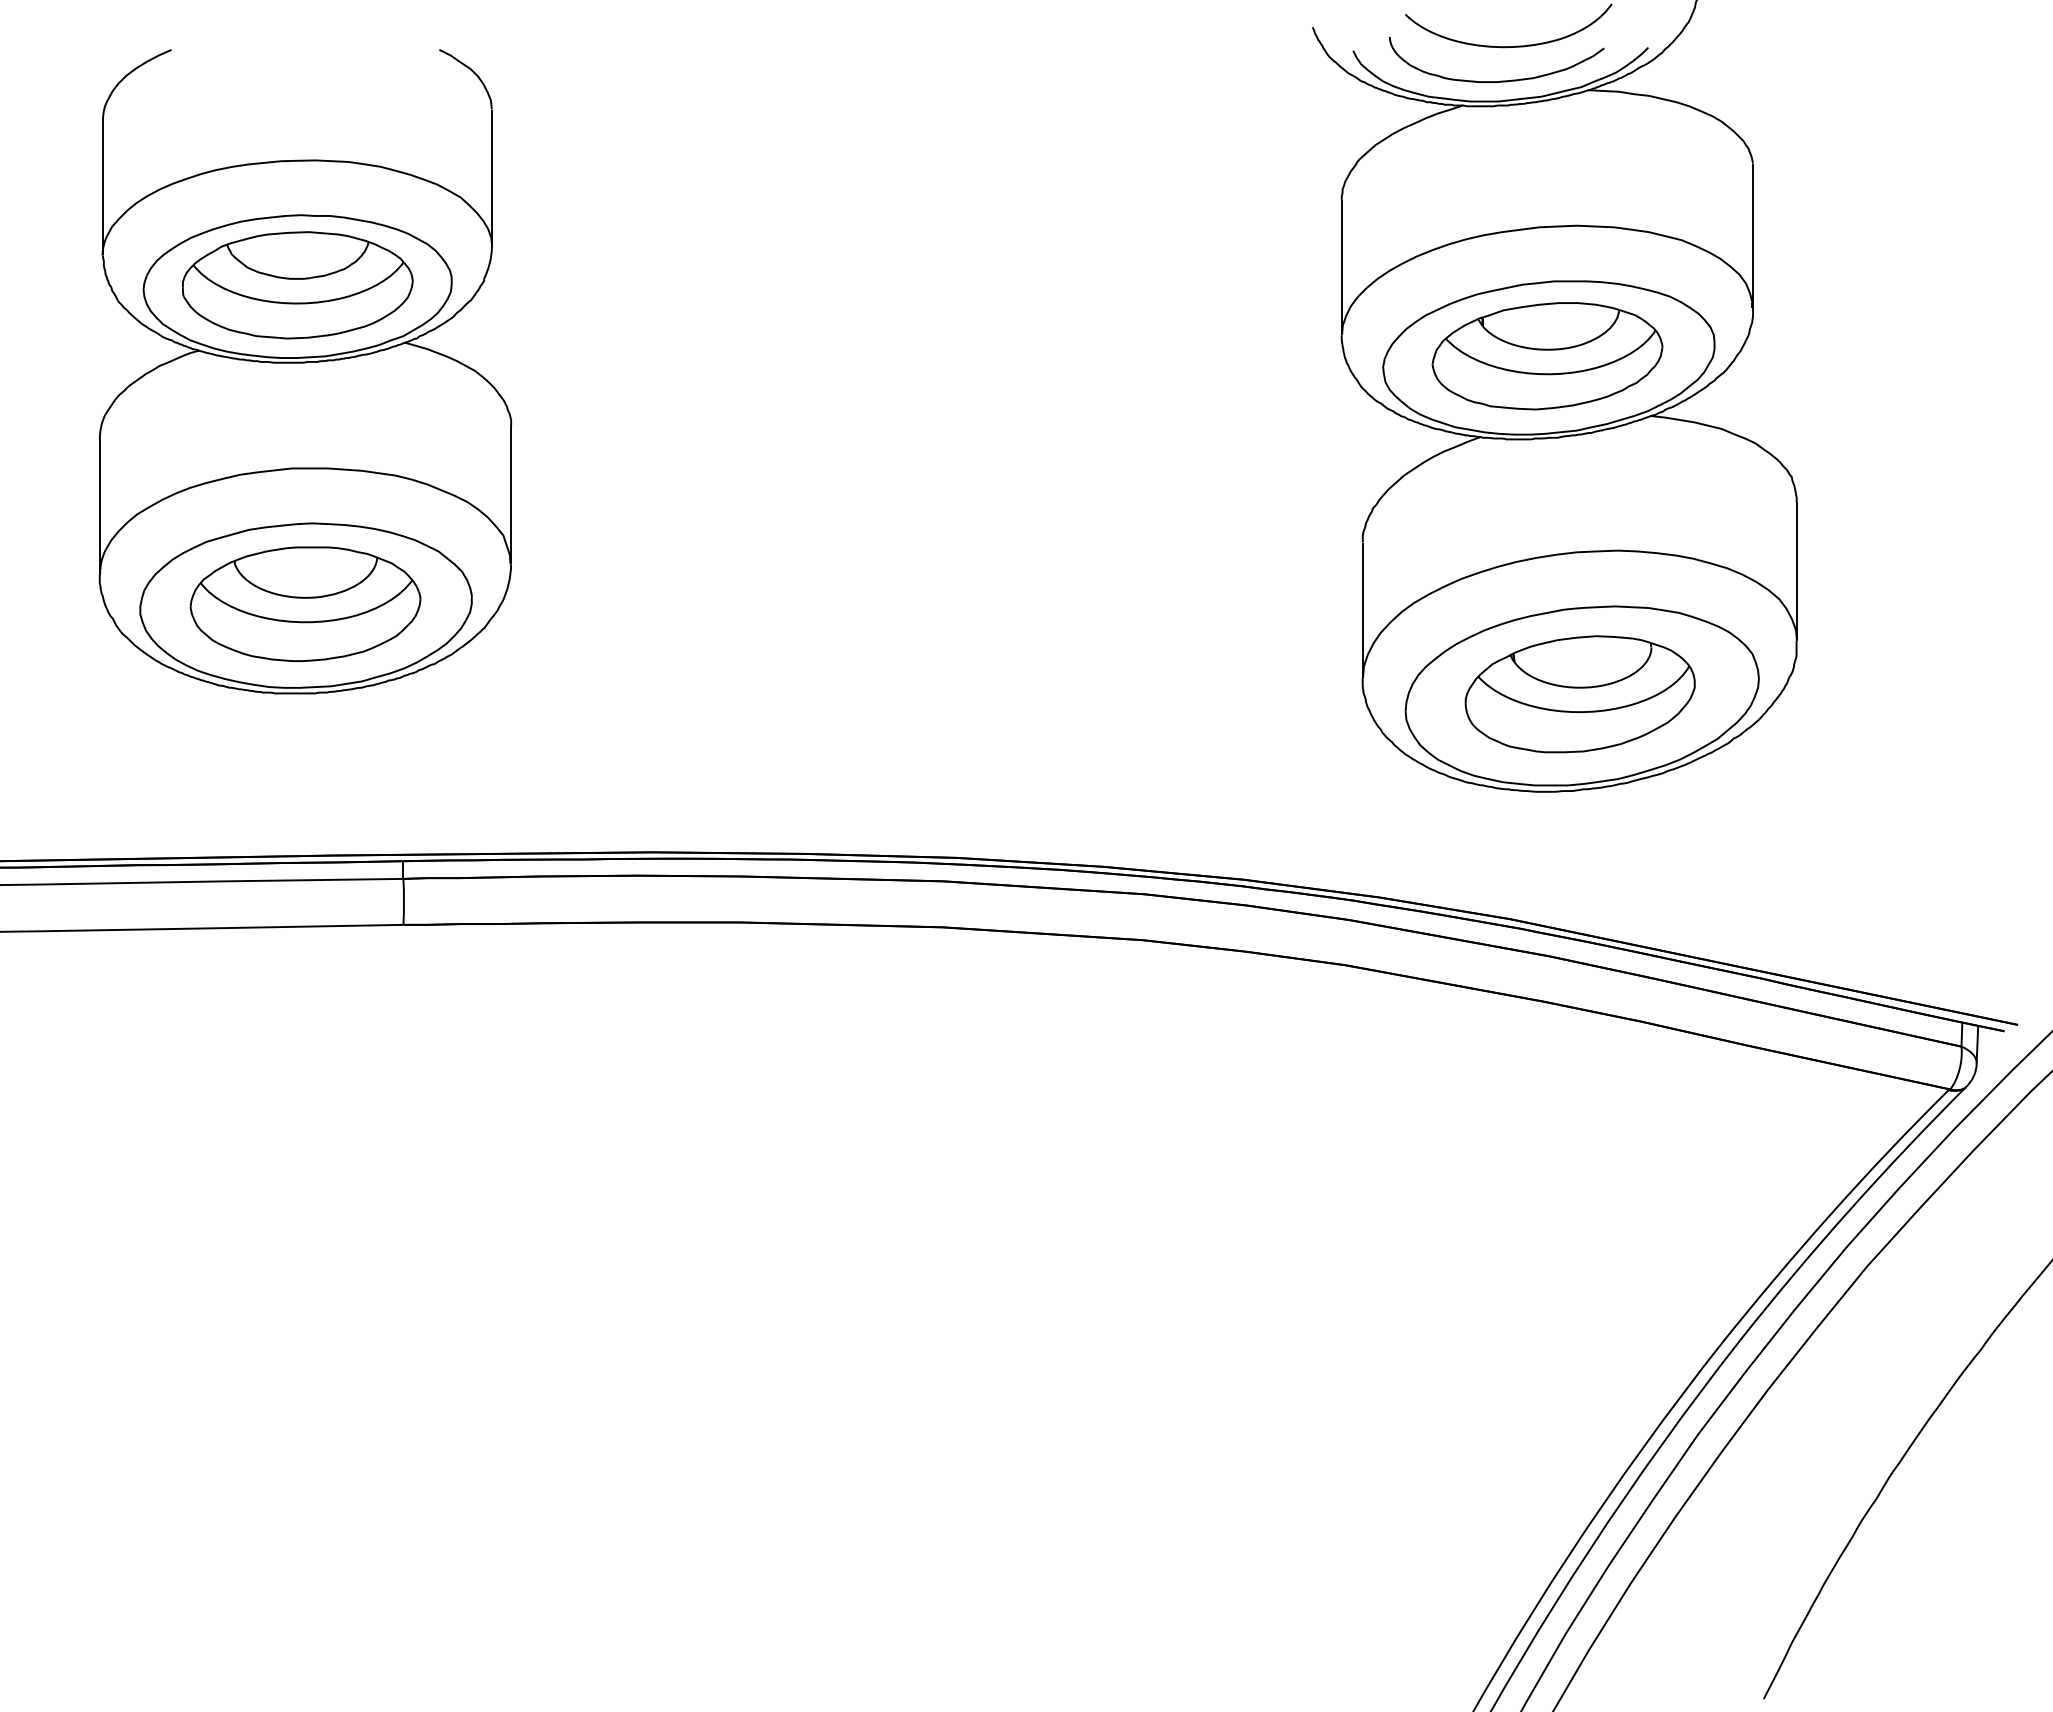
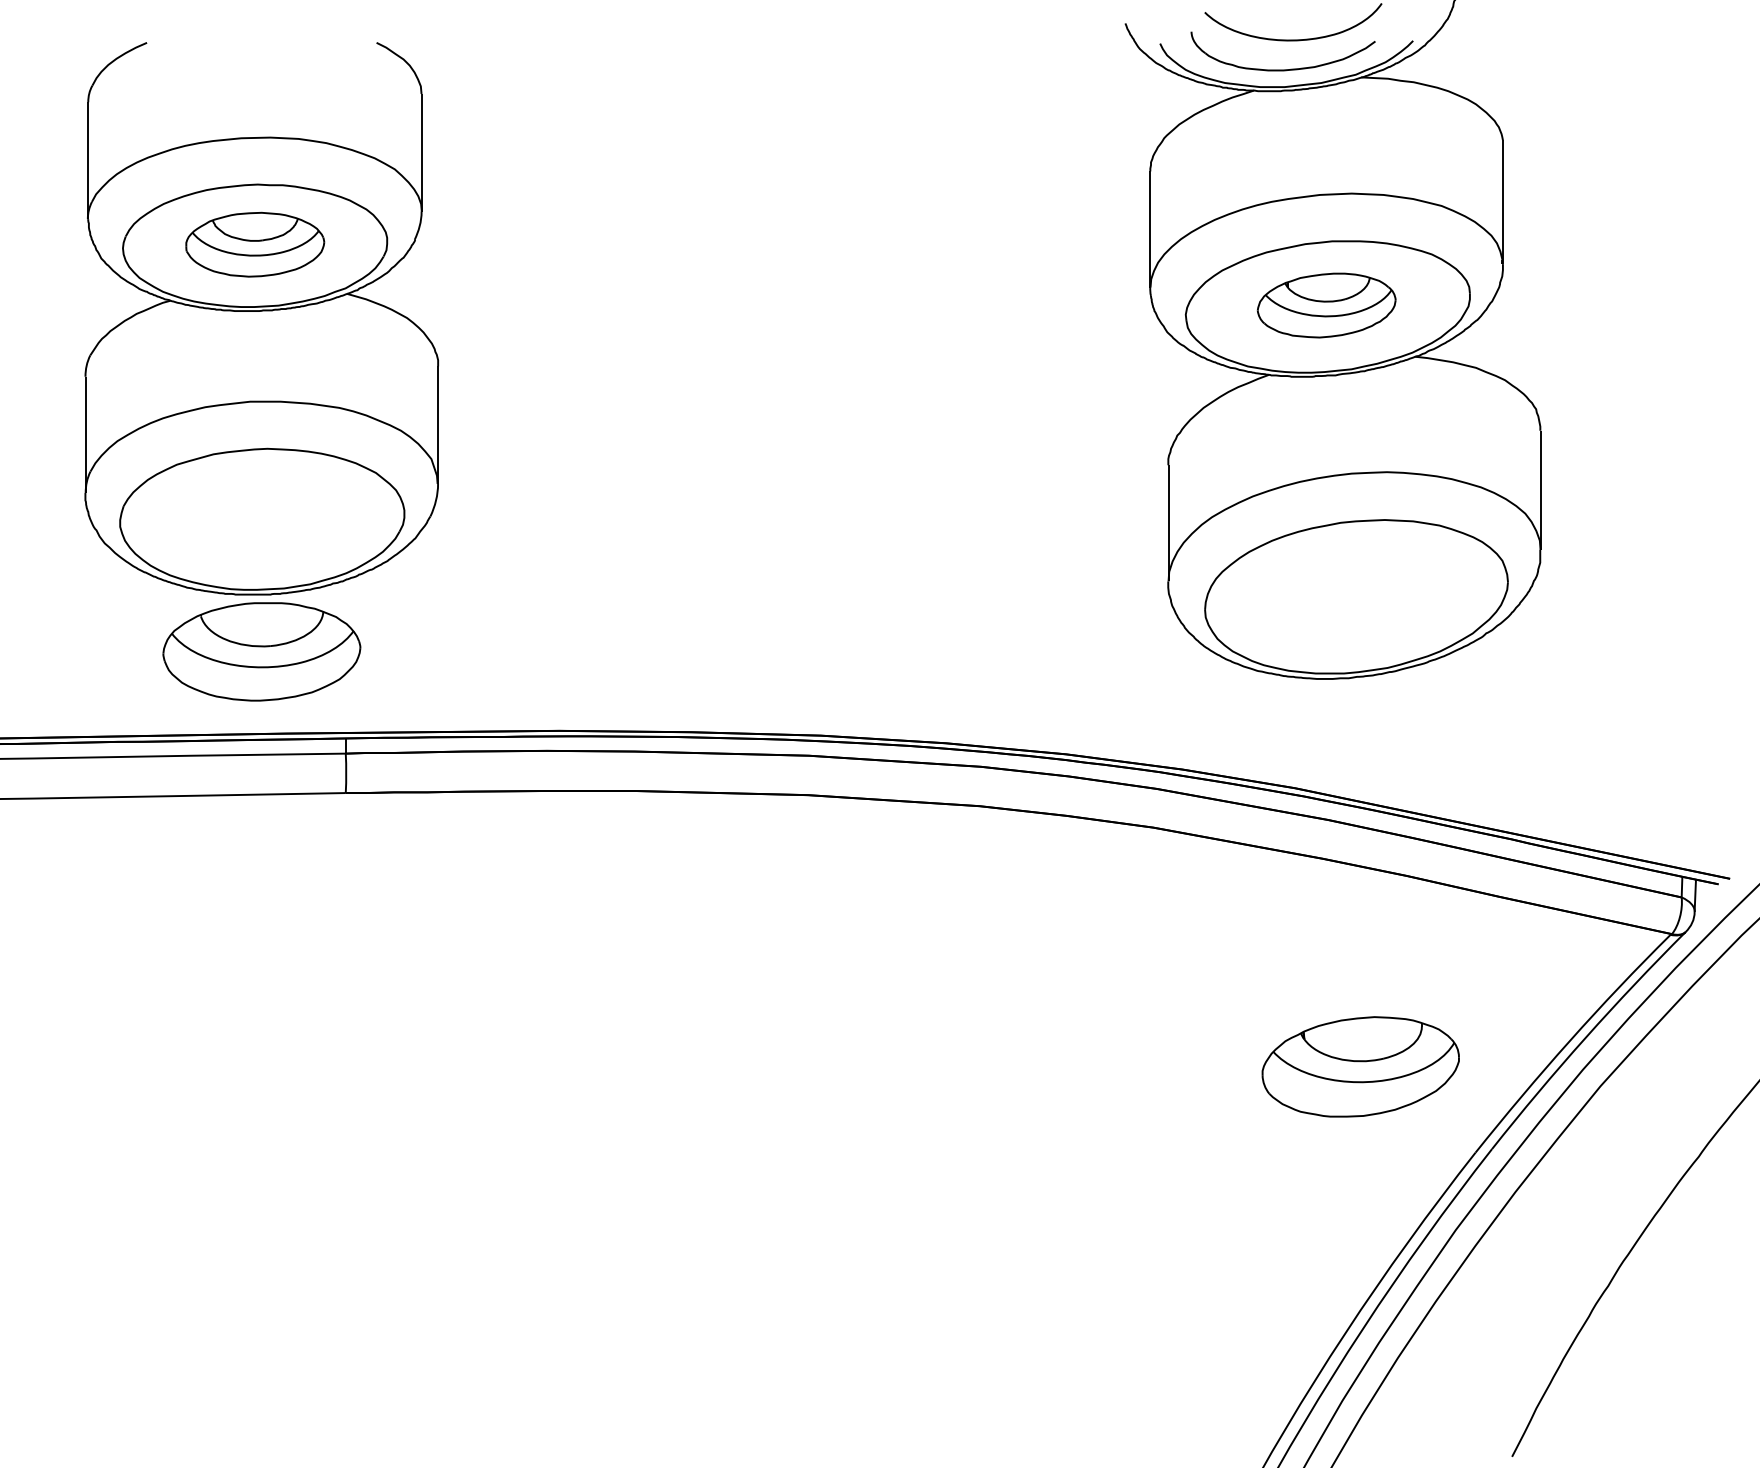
part: (297, 285) -> (254, 244), size x0.7
part: (1547, 356) -> (1326, 305), size x0.7
part: (305, 603) -> (261, 651), moved
part: (1579, 694) -> (1360, 1067), moved

